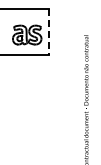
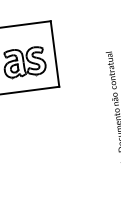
line: (48, 32) -> (54, 54), dashed -> solid

